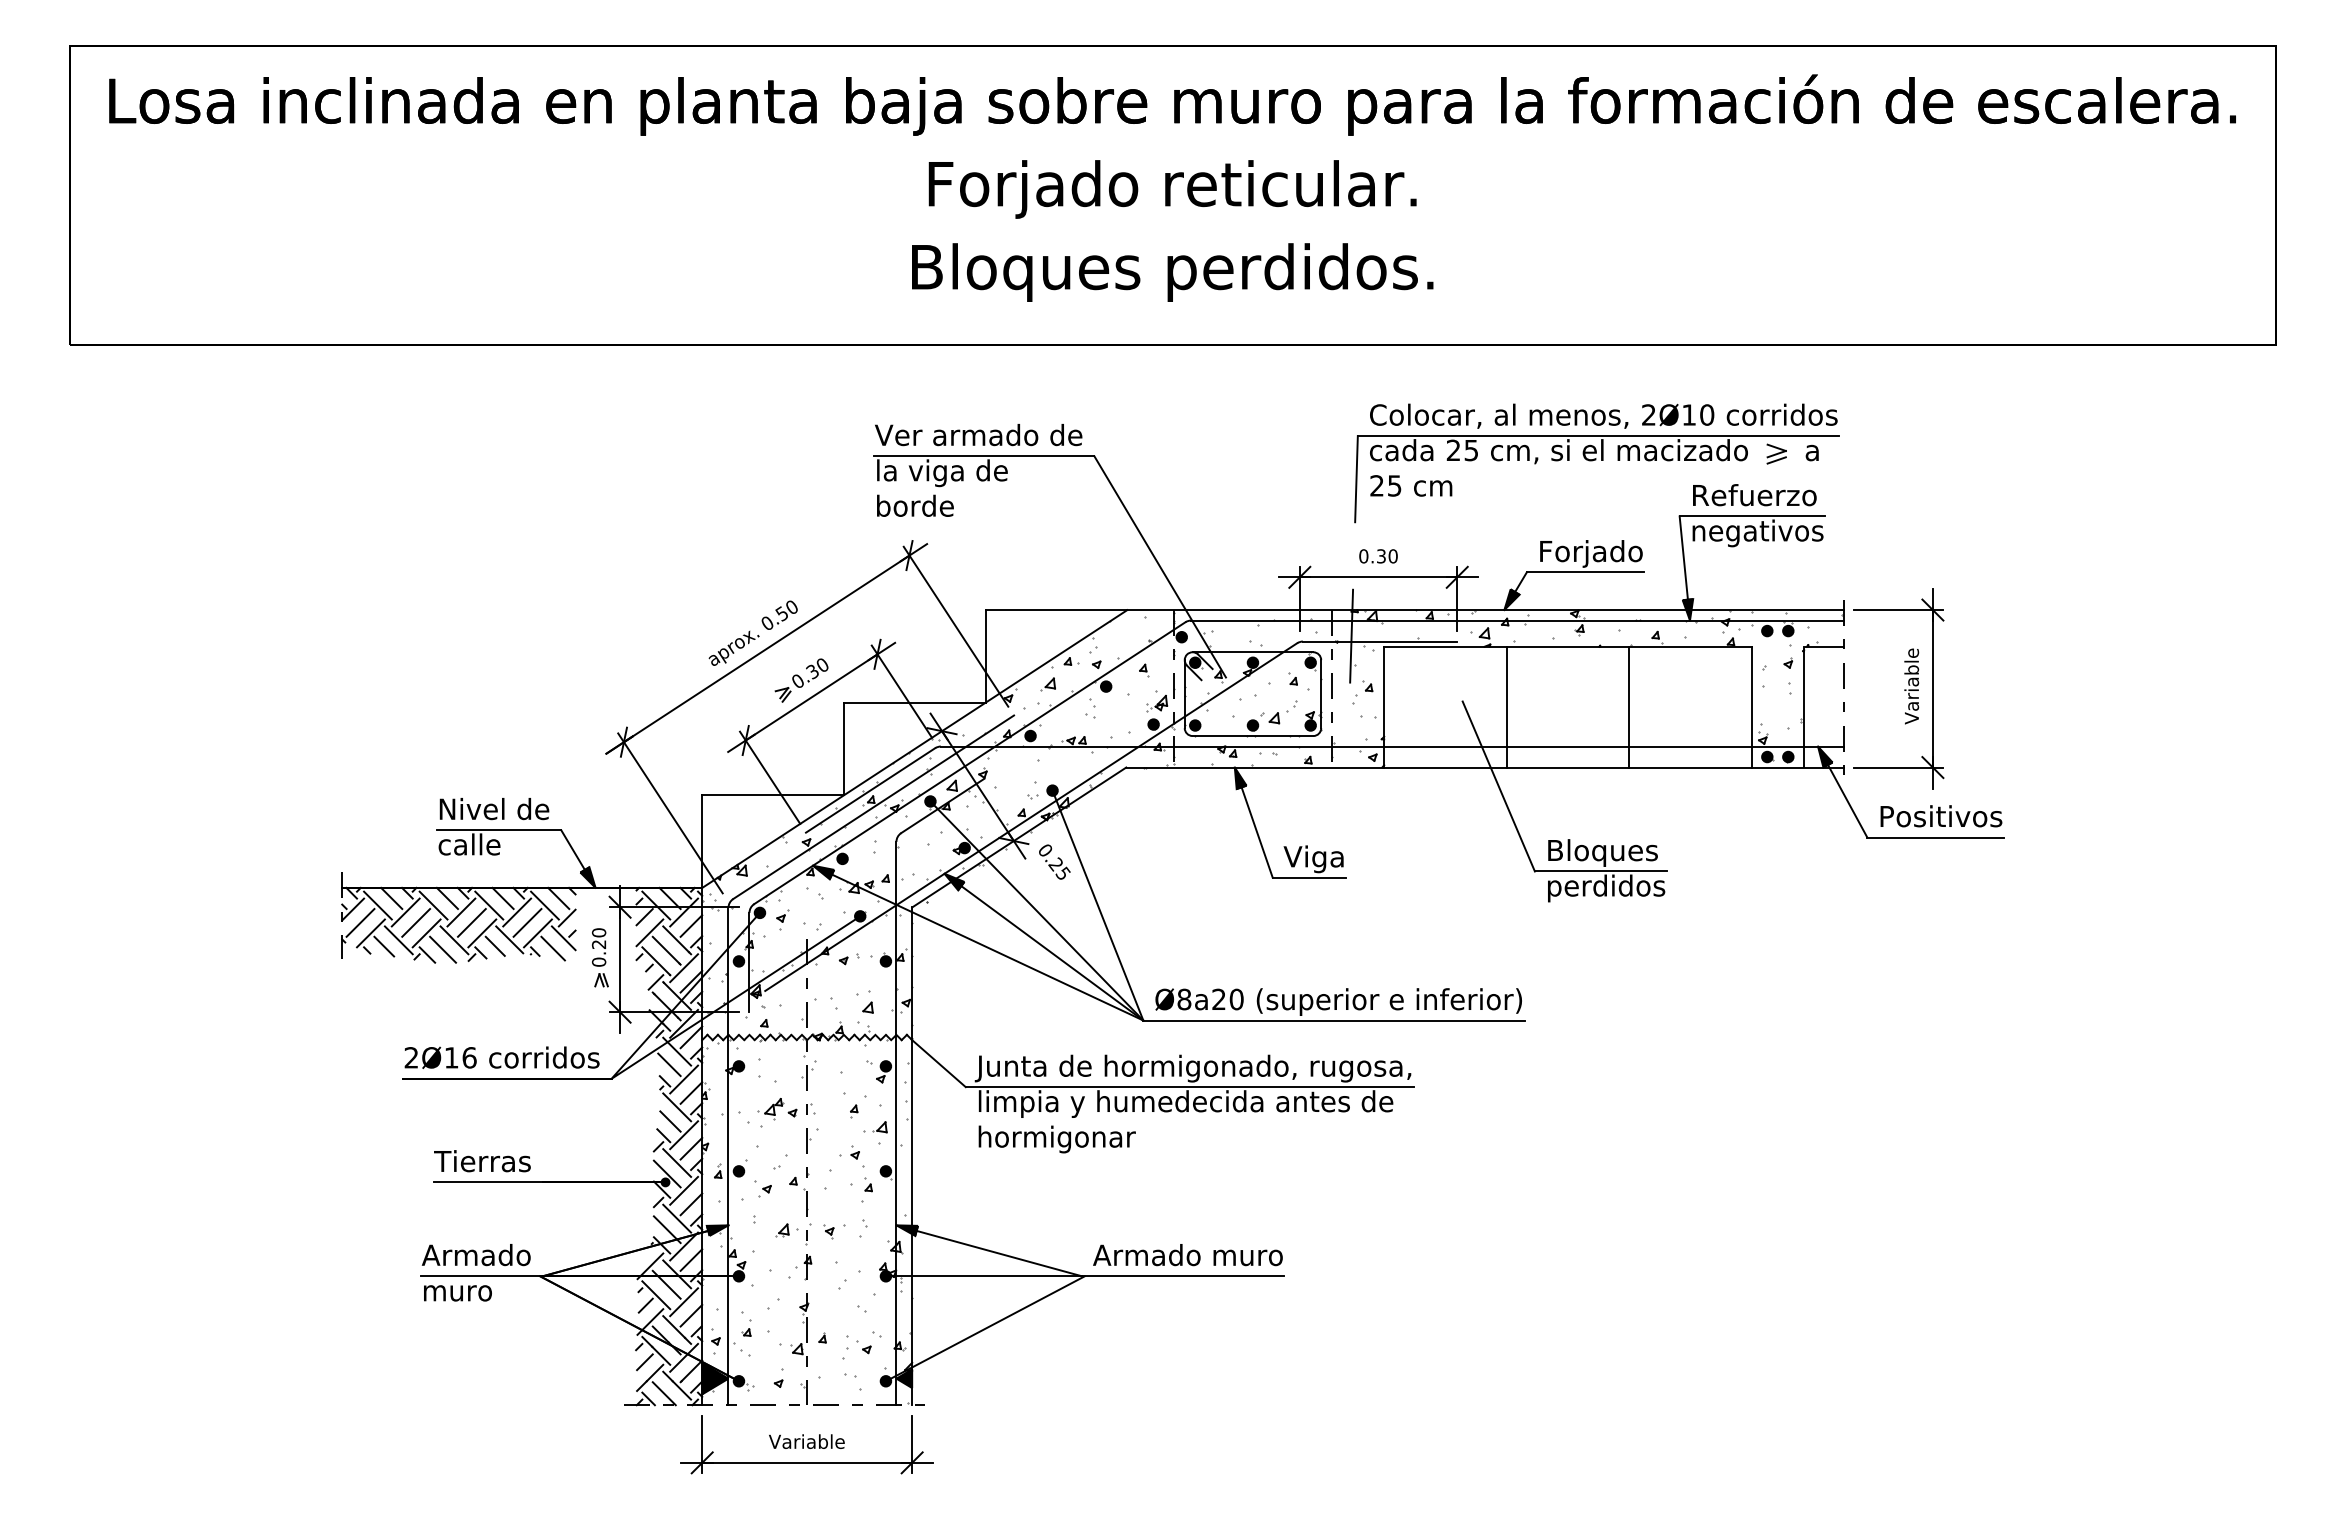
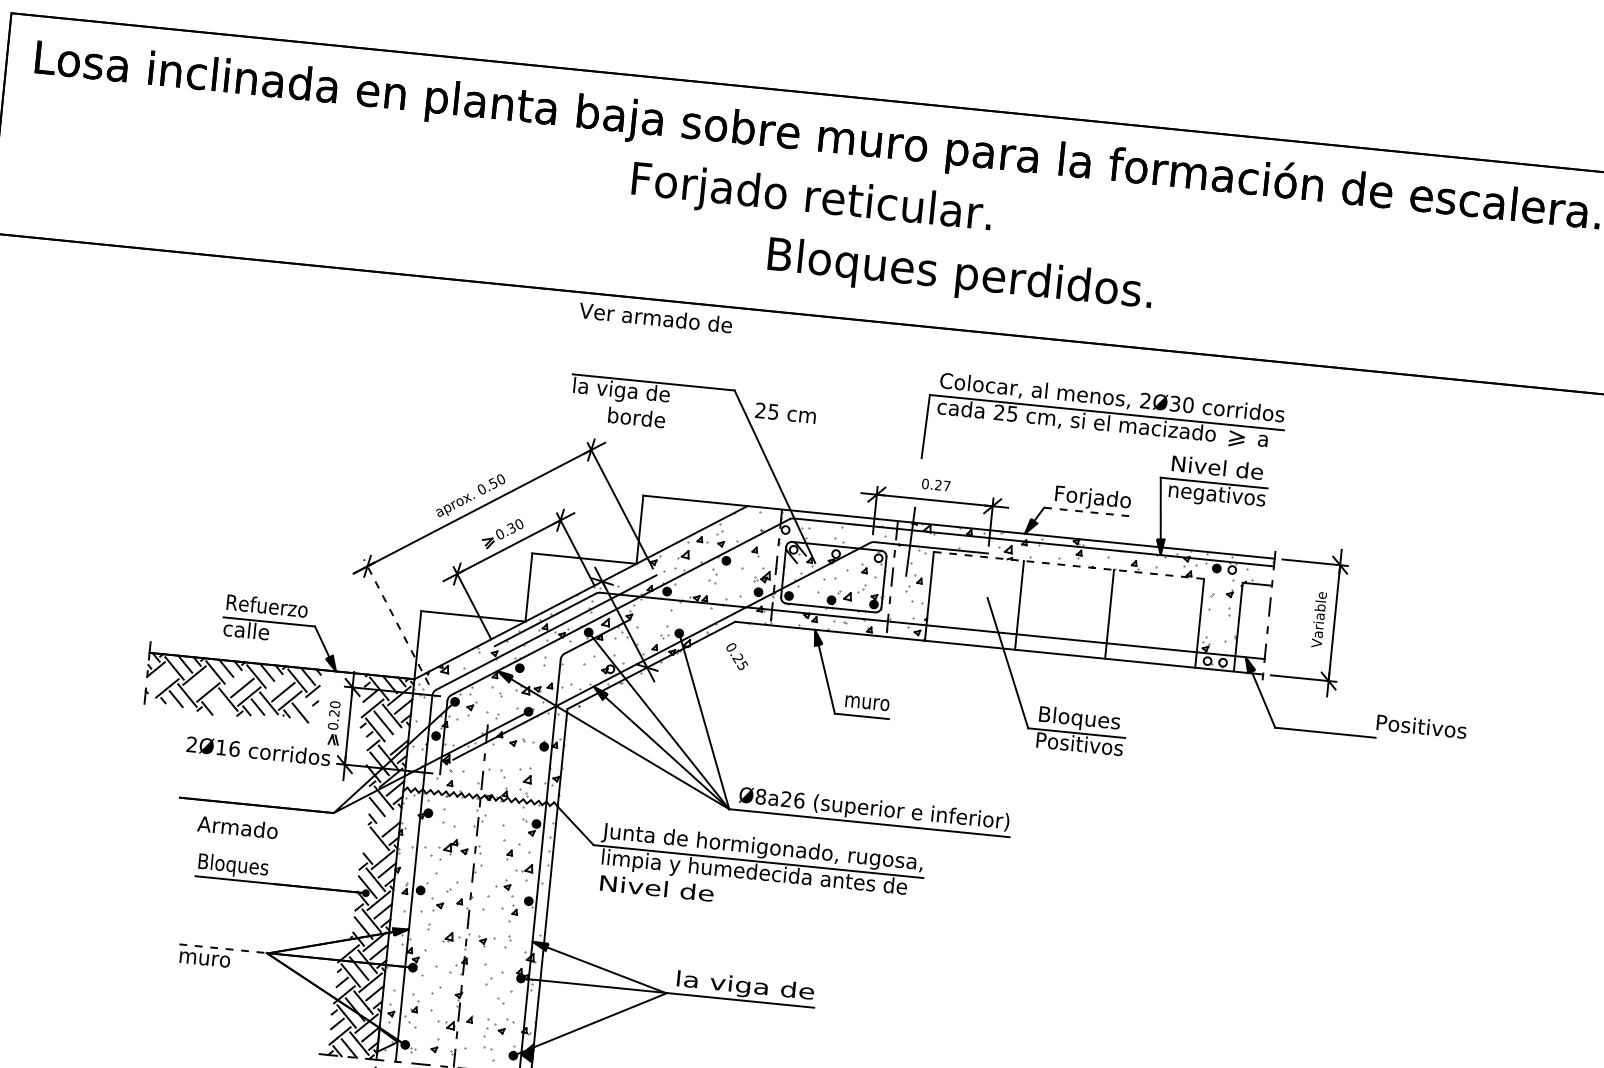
text: (1172, 272) -> (960, 276), moved
text: (1688, 414) -> (1174, 403), 2Ø10 -> 2Ø30
text: (978, 435) -> (655, 318), moved
text: (1411, 485) -> (785, 412), moved
text: (1754, 495) -> (1217, 467), Refuerzo -> Nivel de
text: (915, 505) -> (636, 417), moved
text: (1387, 556) -> (942, 485), 0.30 -> 0.27
line: (1585, 572) -> (1087, 512), solid -> dashed
fill: (1788, 630) -> (1232, 569), removed
fill: (1181, 636) -> (785, 529), removed
line: (1567, 646) -> (1068, 565), solid -> dashed
fill: (1195, 662) -> (793, 549), removed
fill: (1252, 662) -> (835, 553), removed
fill: (1310, 662) -> (878, 558), removed
fill: (1767, 756) -> (1207, 660), removed
fill: (1788, 756) -> (1223, 662), removed
text: (494, 808) -> (267, 605), Nivel de -> Refuerzo
line: (670, 813) -> (396, 622), solid -> dashed
text: (1941, 816) -> (1421, 726), moved
fill: (964, 847) -> (610, 668), removed
text: (1313, 859) -> (866, 703), Viga -> muro
text: (1054, 861) -> (737, 656), moved
text: (1602, 888) -> (1076, 745), perdidos -> Positivos
line: (461, 912) -> (235, 679), removed
line: (517, 912) -> (276, 683), removed
line: (360, 922) -> (160, 679), removed
line: (416, 922) -> (201, 683), removed
line: (563, 938) -> (308, 706), removed
line: (443, 949) -> (219, 705), removed
line: (684, 968) -> (395, 737), removed
text: (1236, 999) -> (799, 800), Ø8a20 -> Ø8a26
text: (501, 1057) -> (258, 751), moved
line: (684, 1079) -> (387, 818), removed
line: (670, 1121) -> (373, 848), removed
text: (1056, 1139) -> (656, 890), hormigonar -> Nivel de
text: (482, 1163) -> (232, 865), Tierras -> Bloques
text: (475, 1255) -> (237, 827), moved
text: (1187, 1257) -> (744, 986), Armado muro -> la viga de
line: (482, 1276) -> (224, 948), solid -> dashed
fill: (715, 1378) -> (388, 1041), removed

